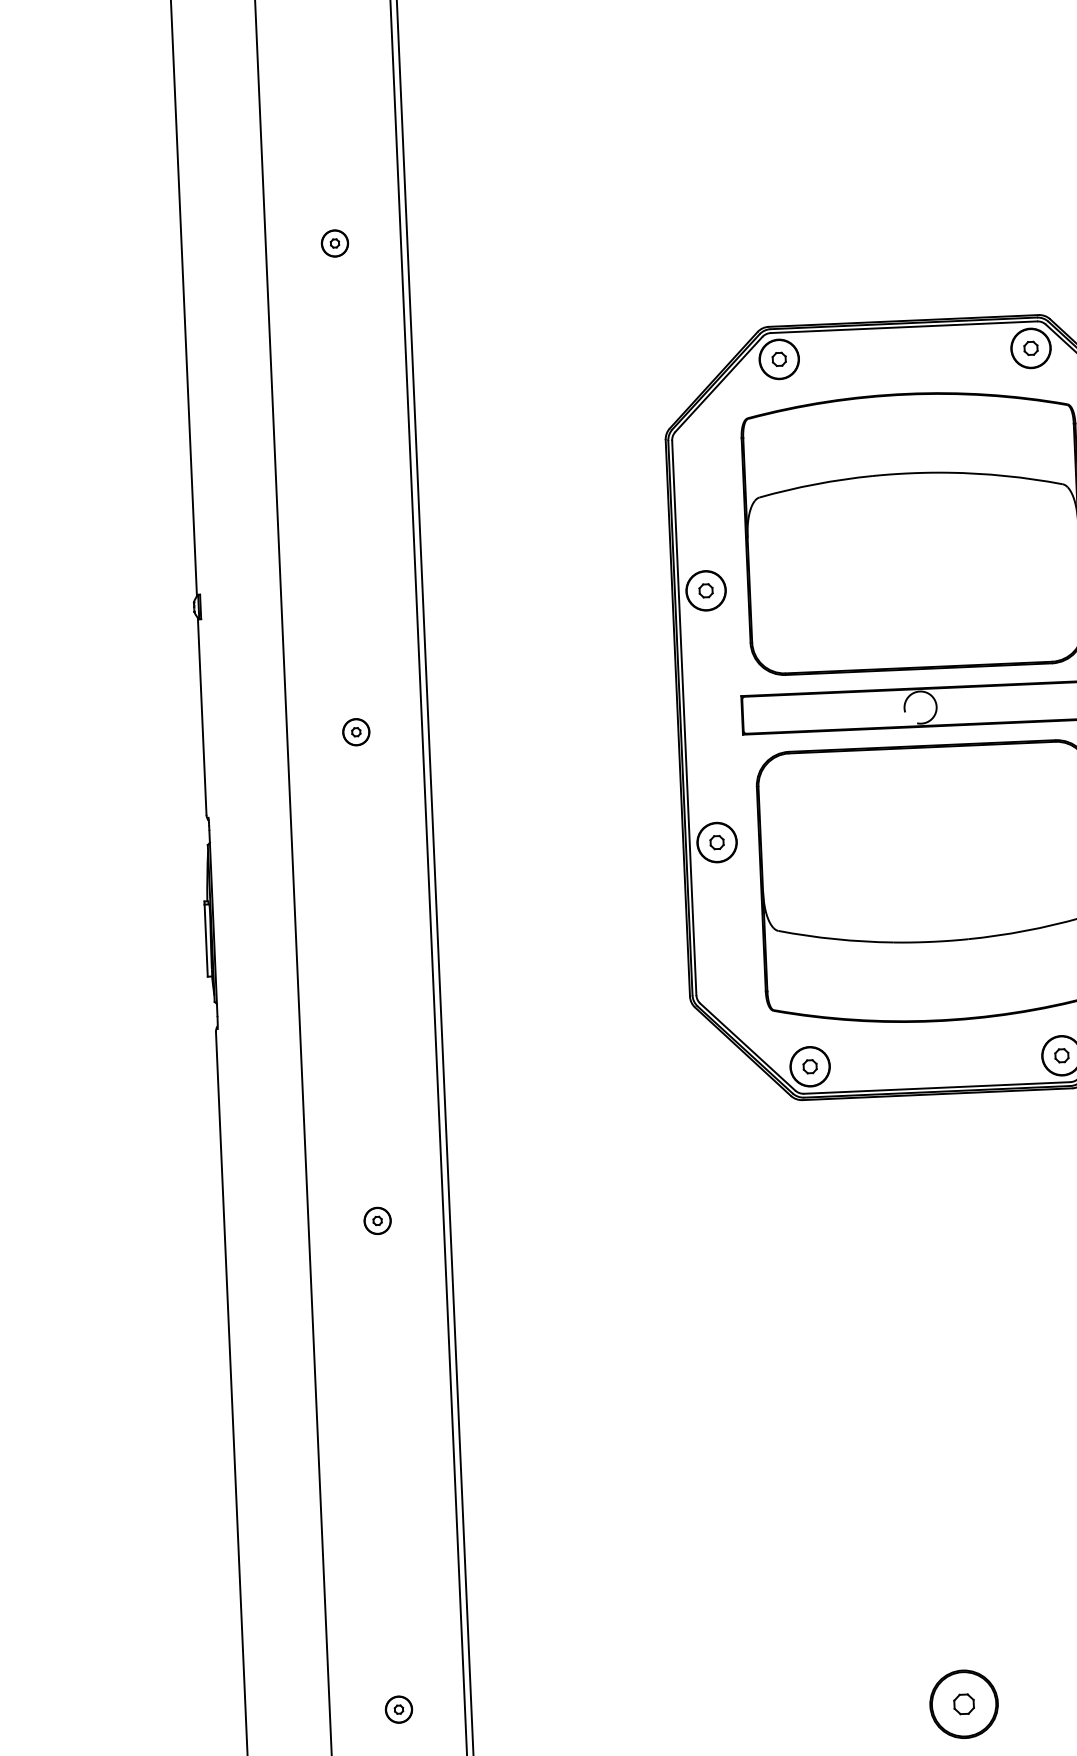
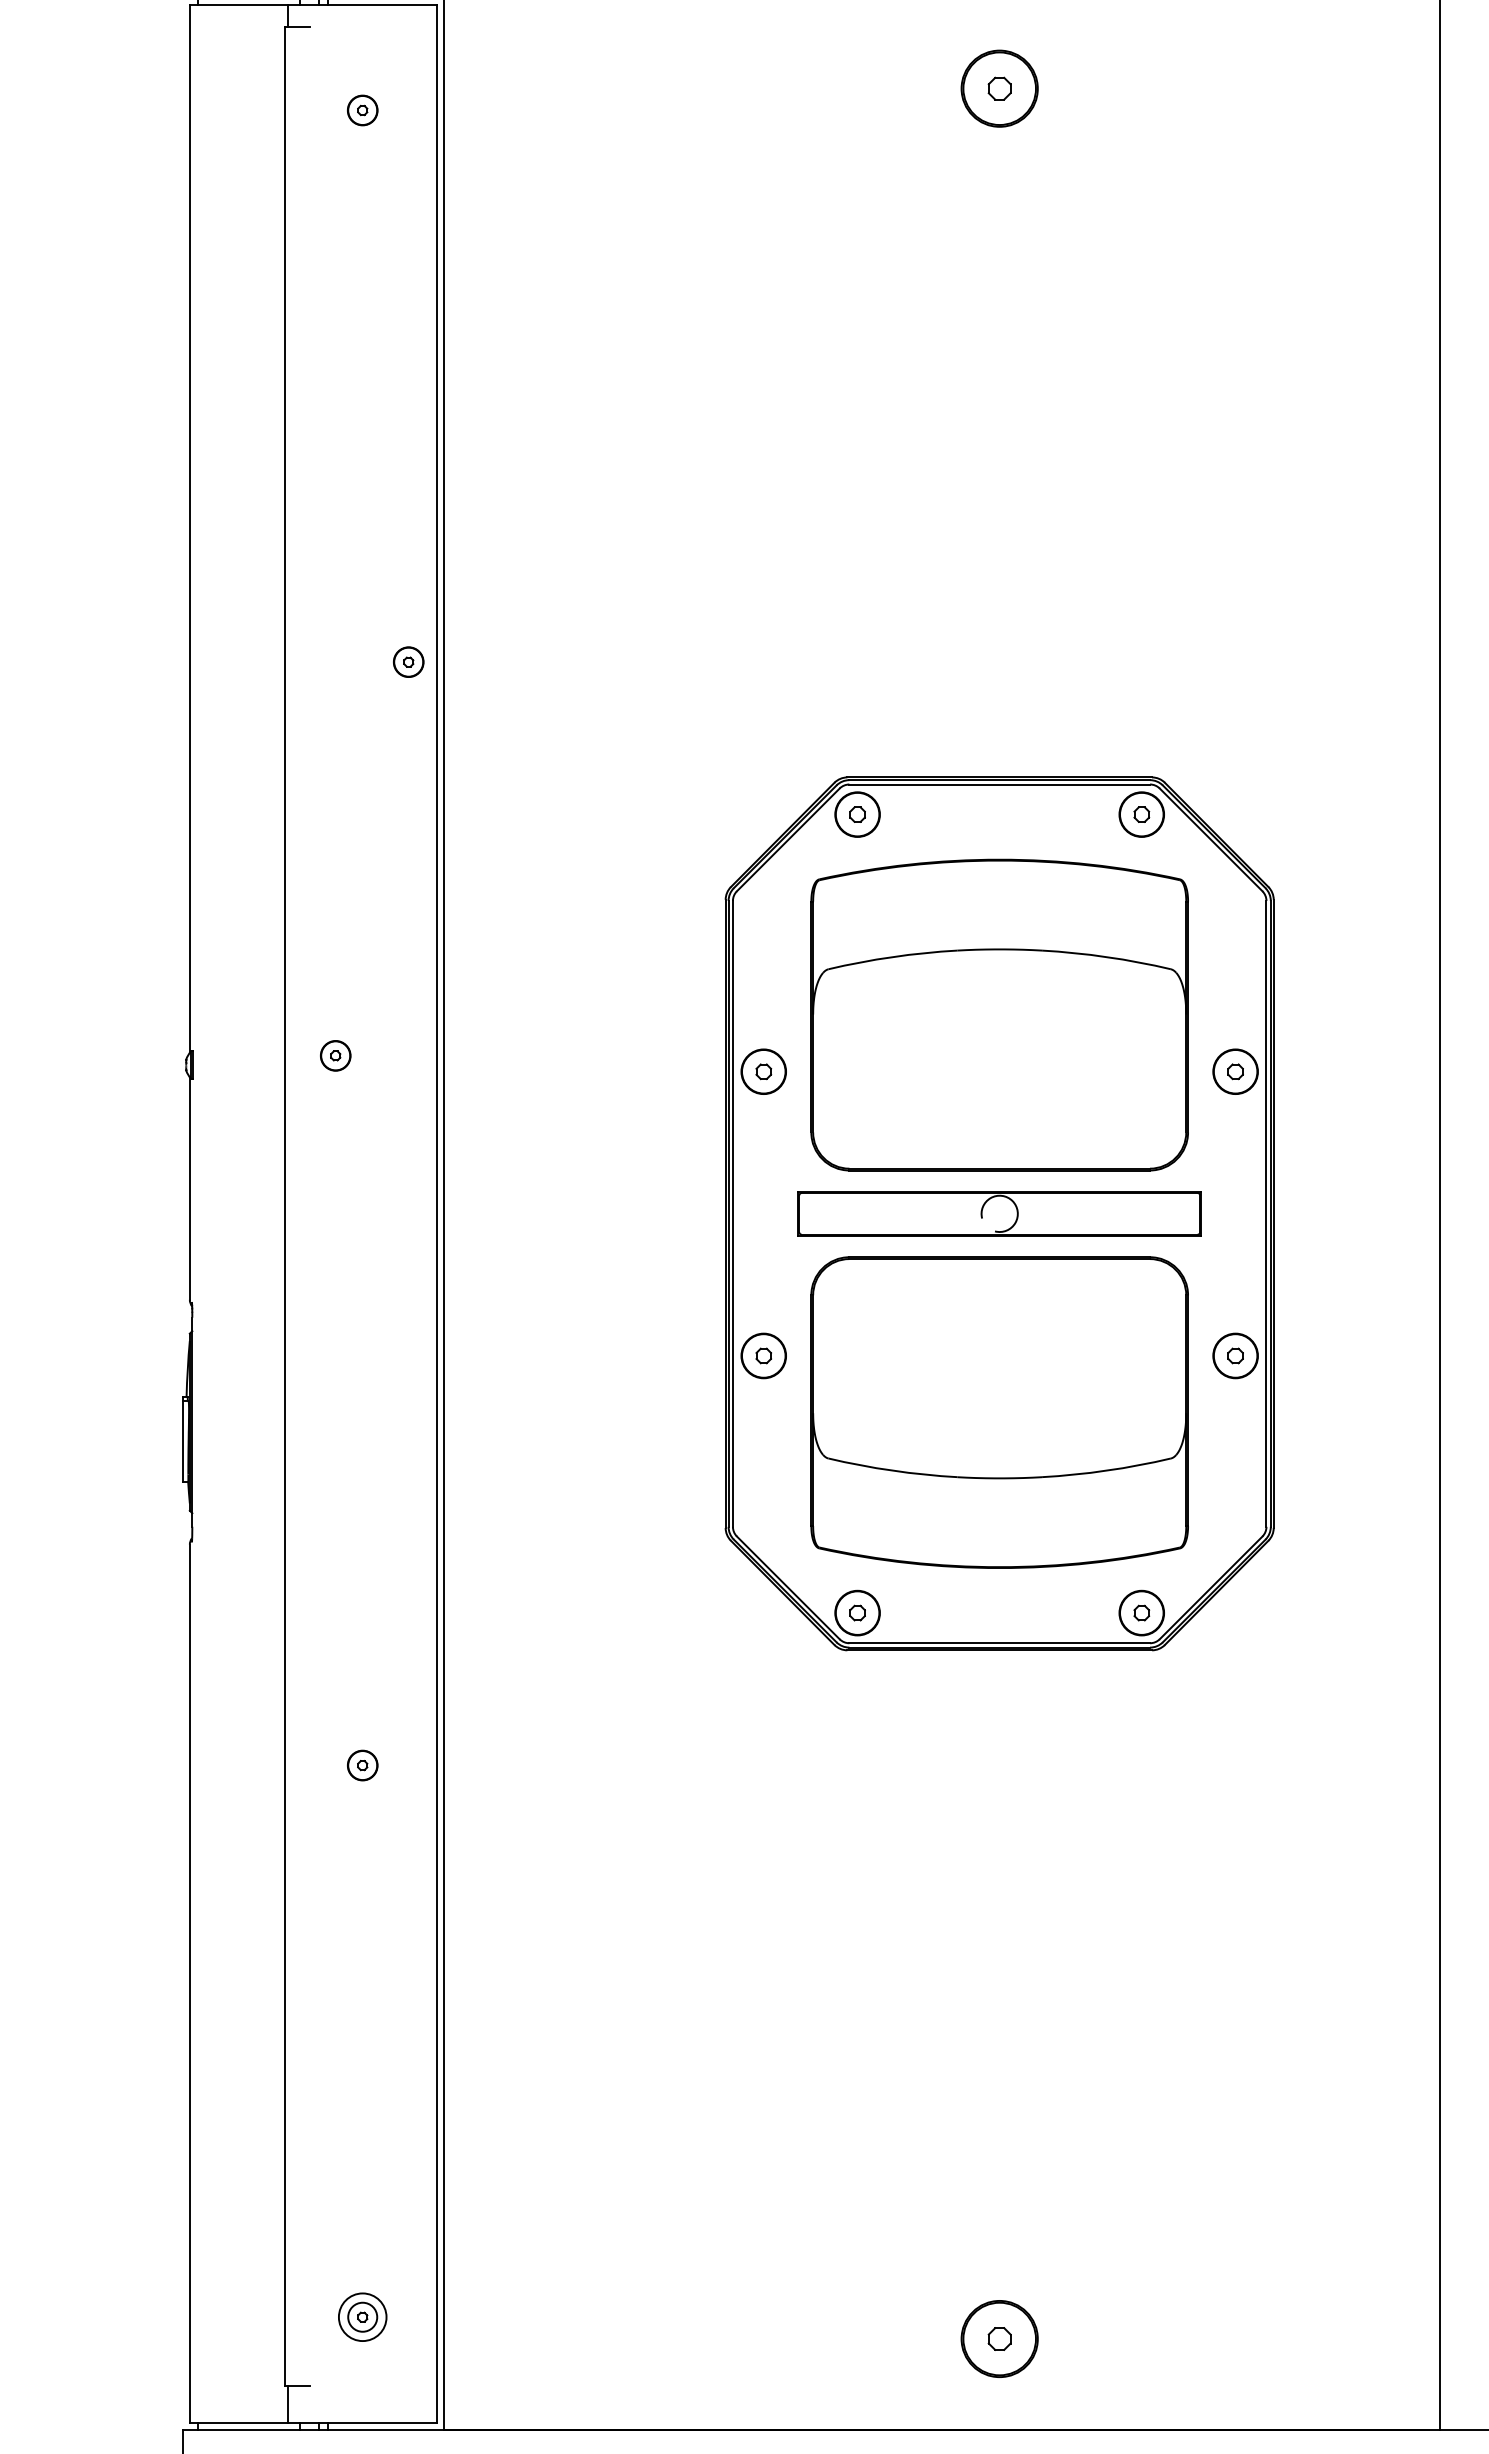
part: (334, 242) -> (408, 661), moved
part: (356, 731) -> (335, 1055), moved
circle: (398, 1709) -> (362, 2317), size x1.6

